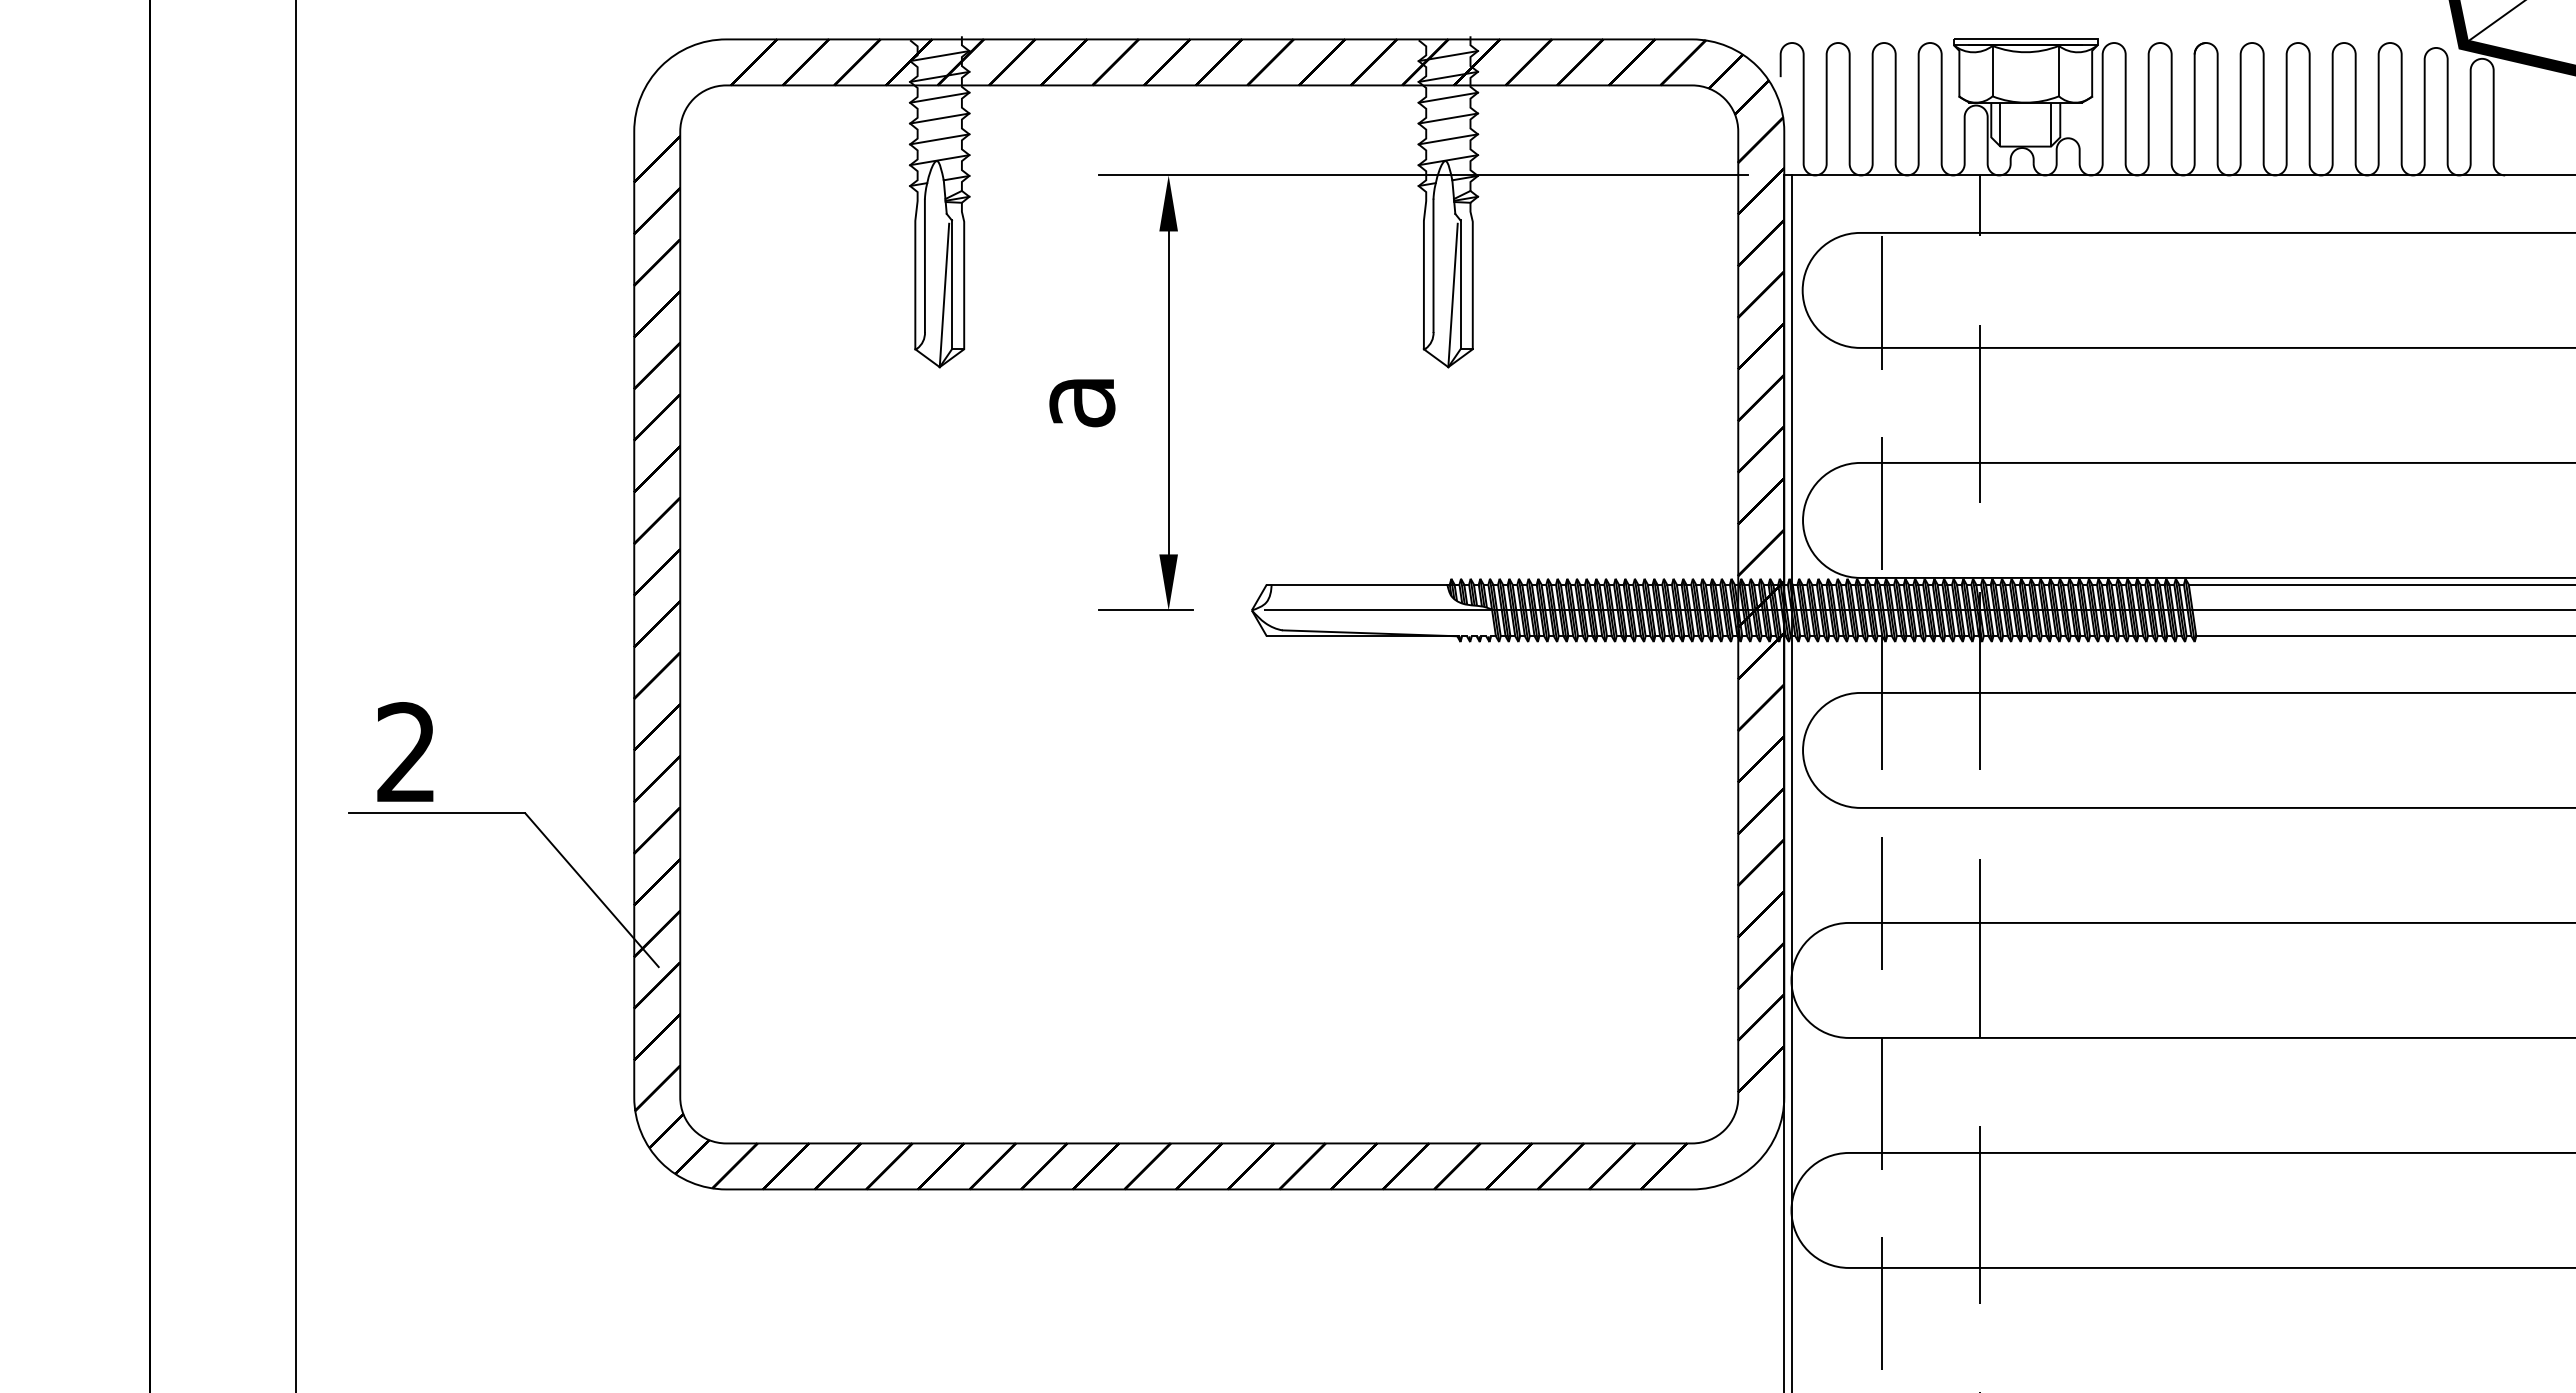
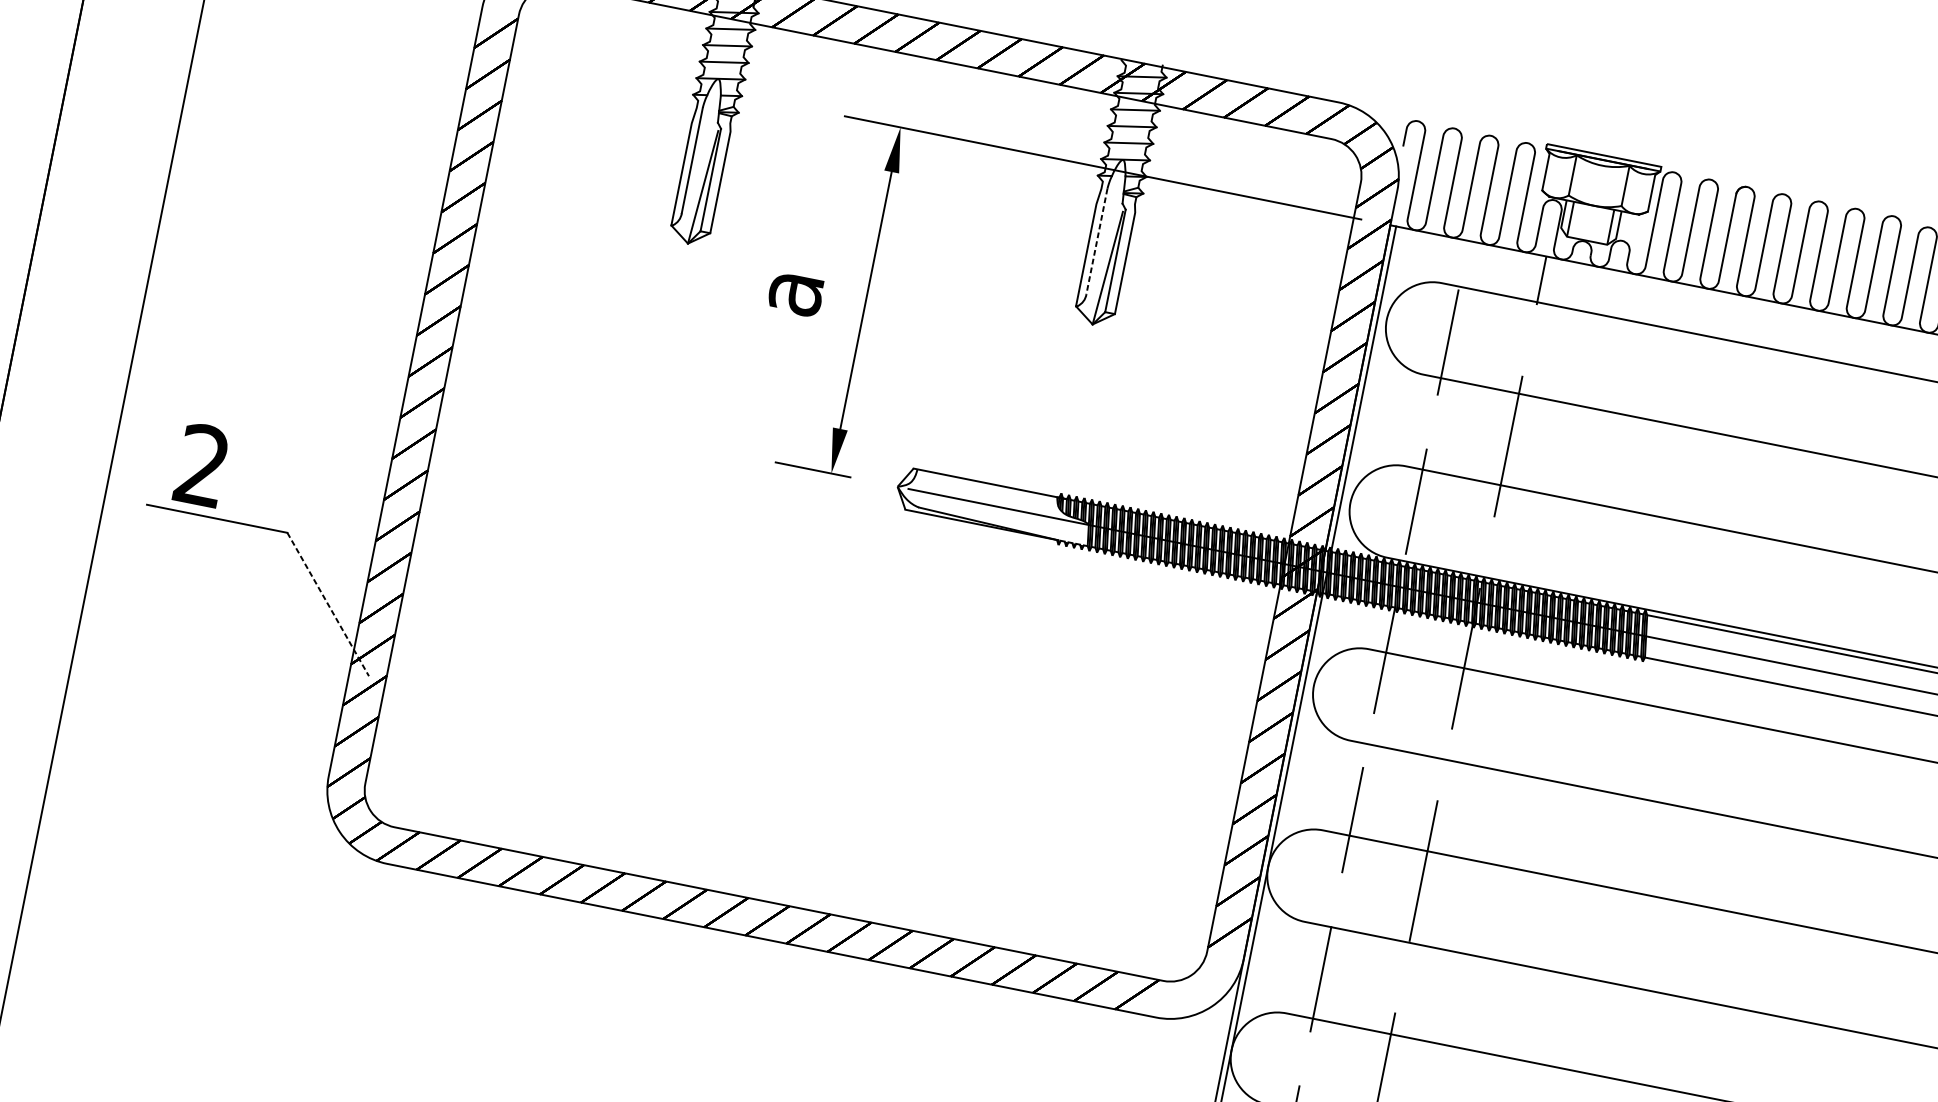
line: (1433, 266) -> (1096, 241), solid -> dashed
line: (592, 890) -> (328, 604), solid -> dashed

